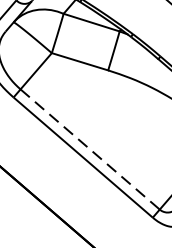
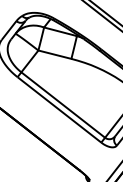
line: (90, 150) -> (63, 105), dashed -> solid

